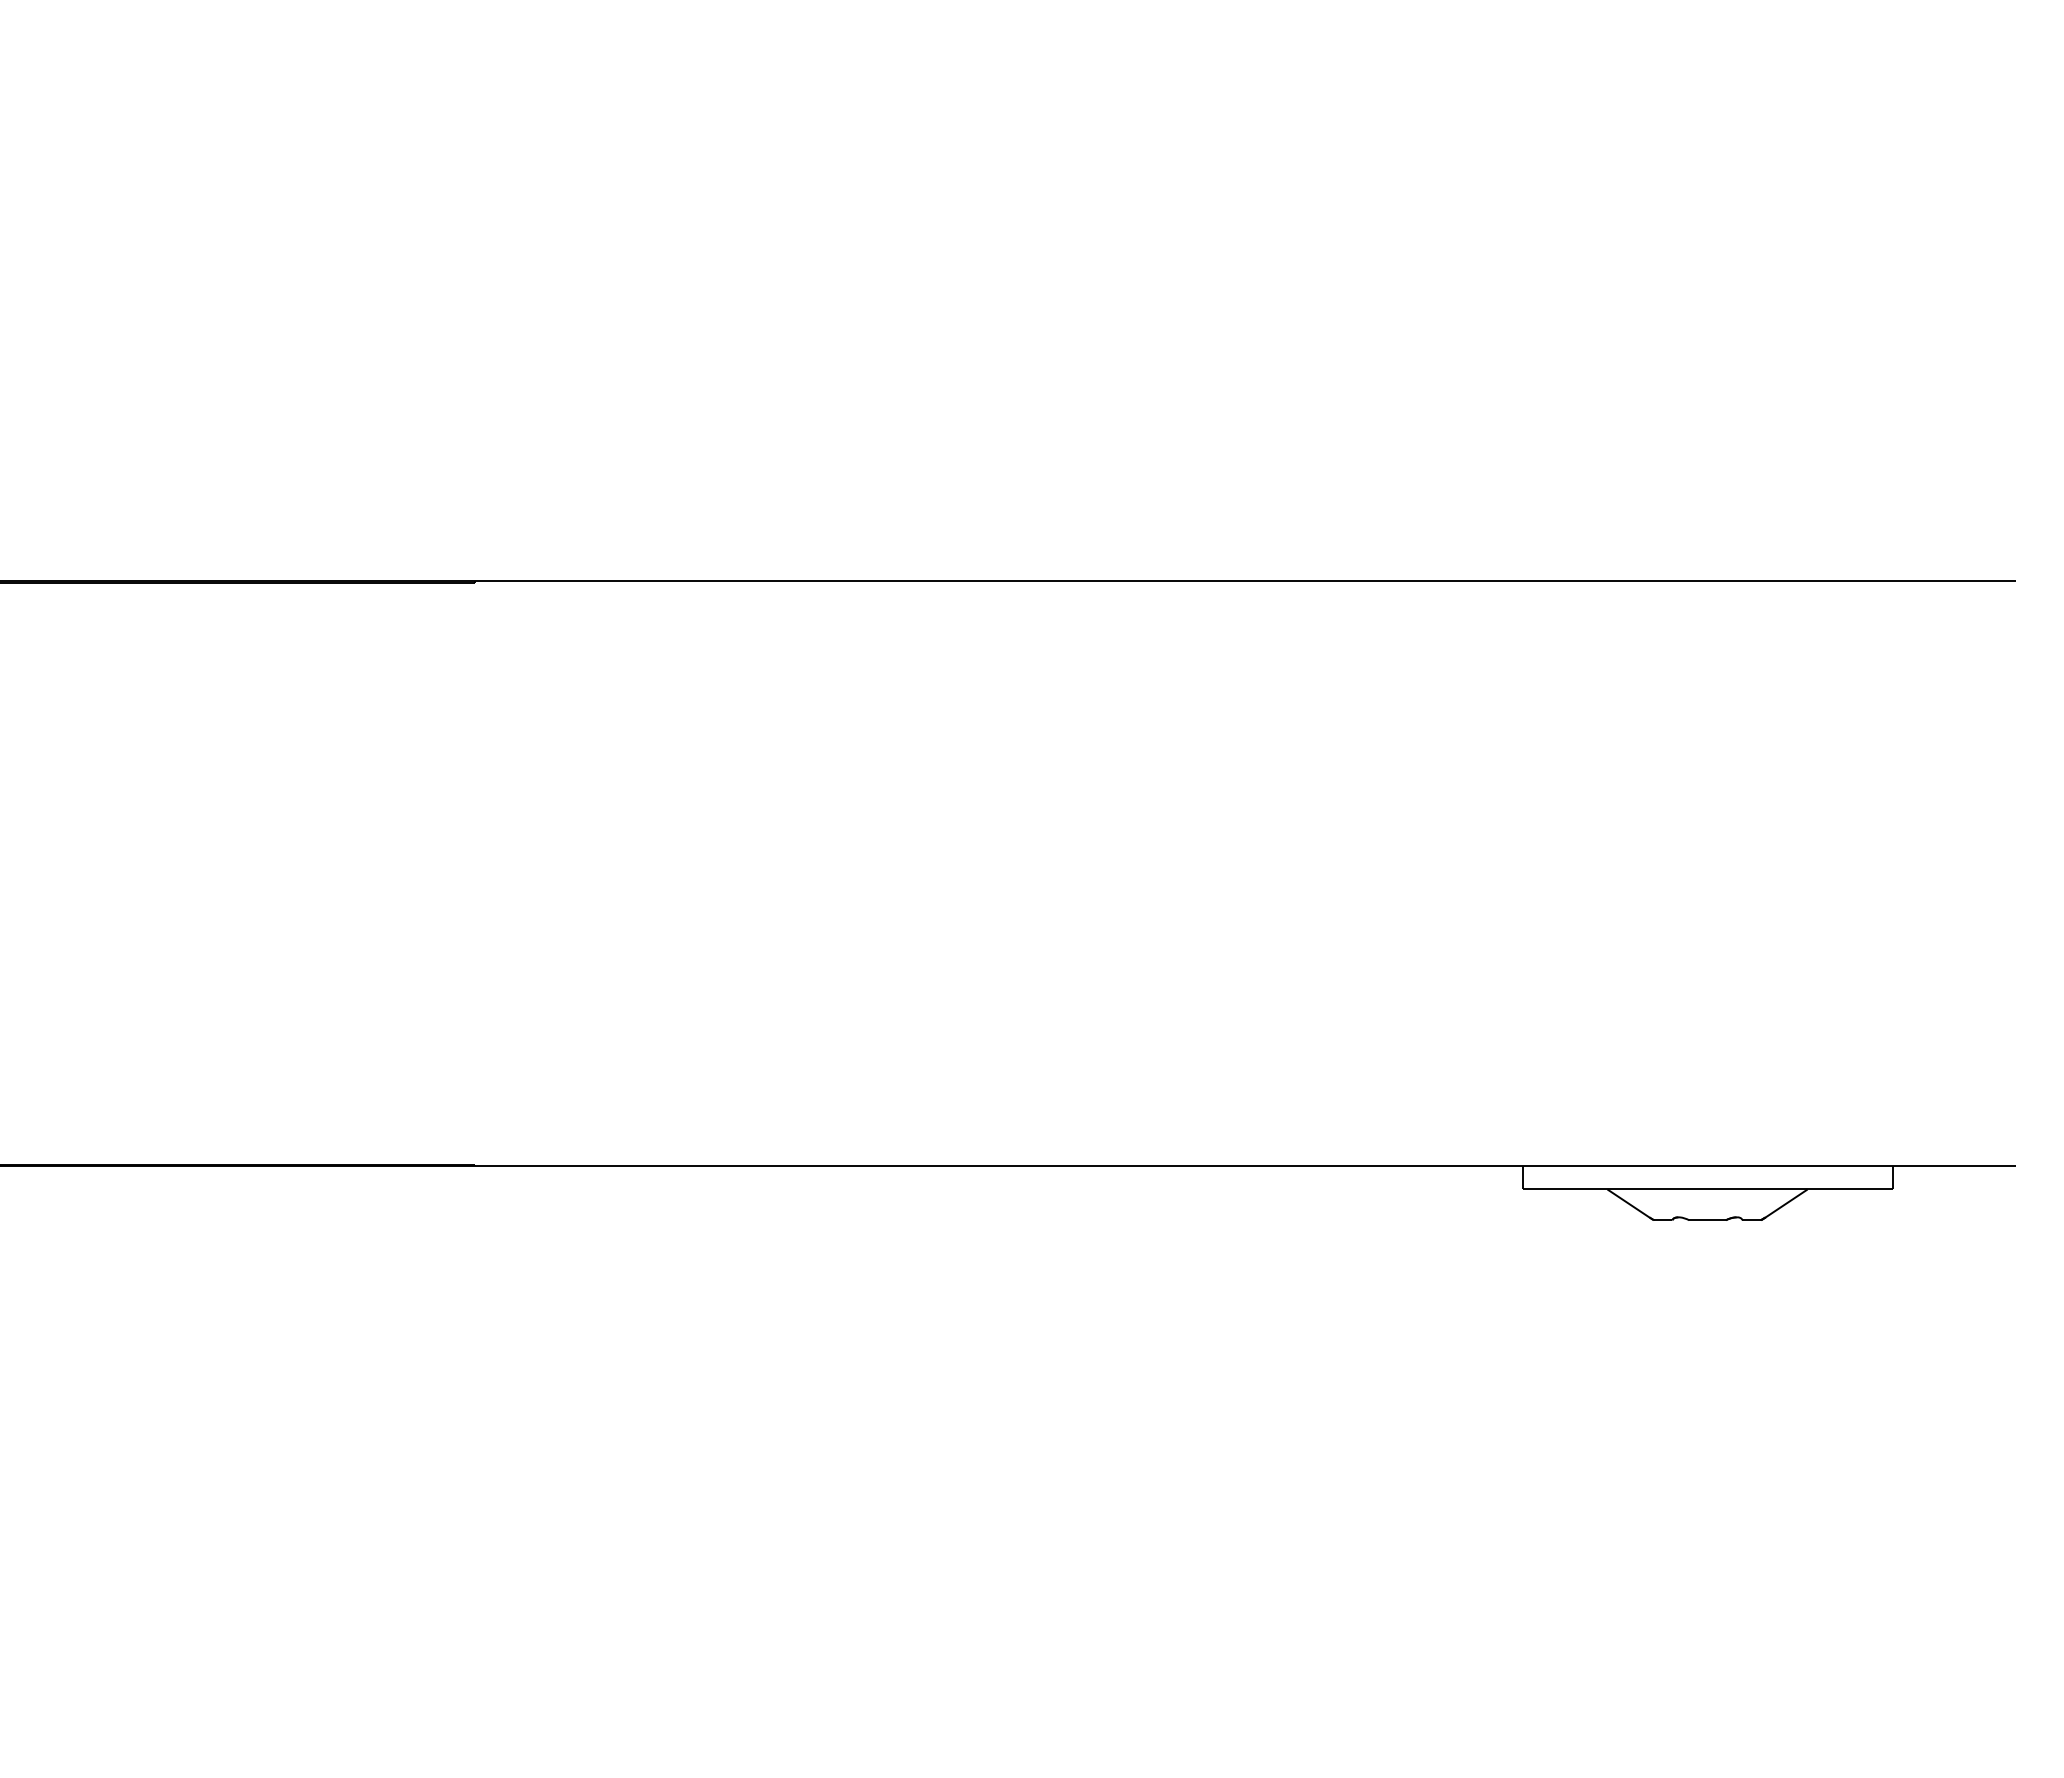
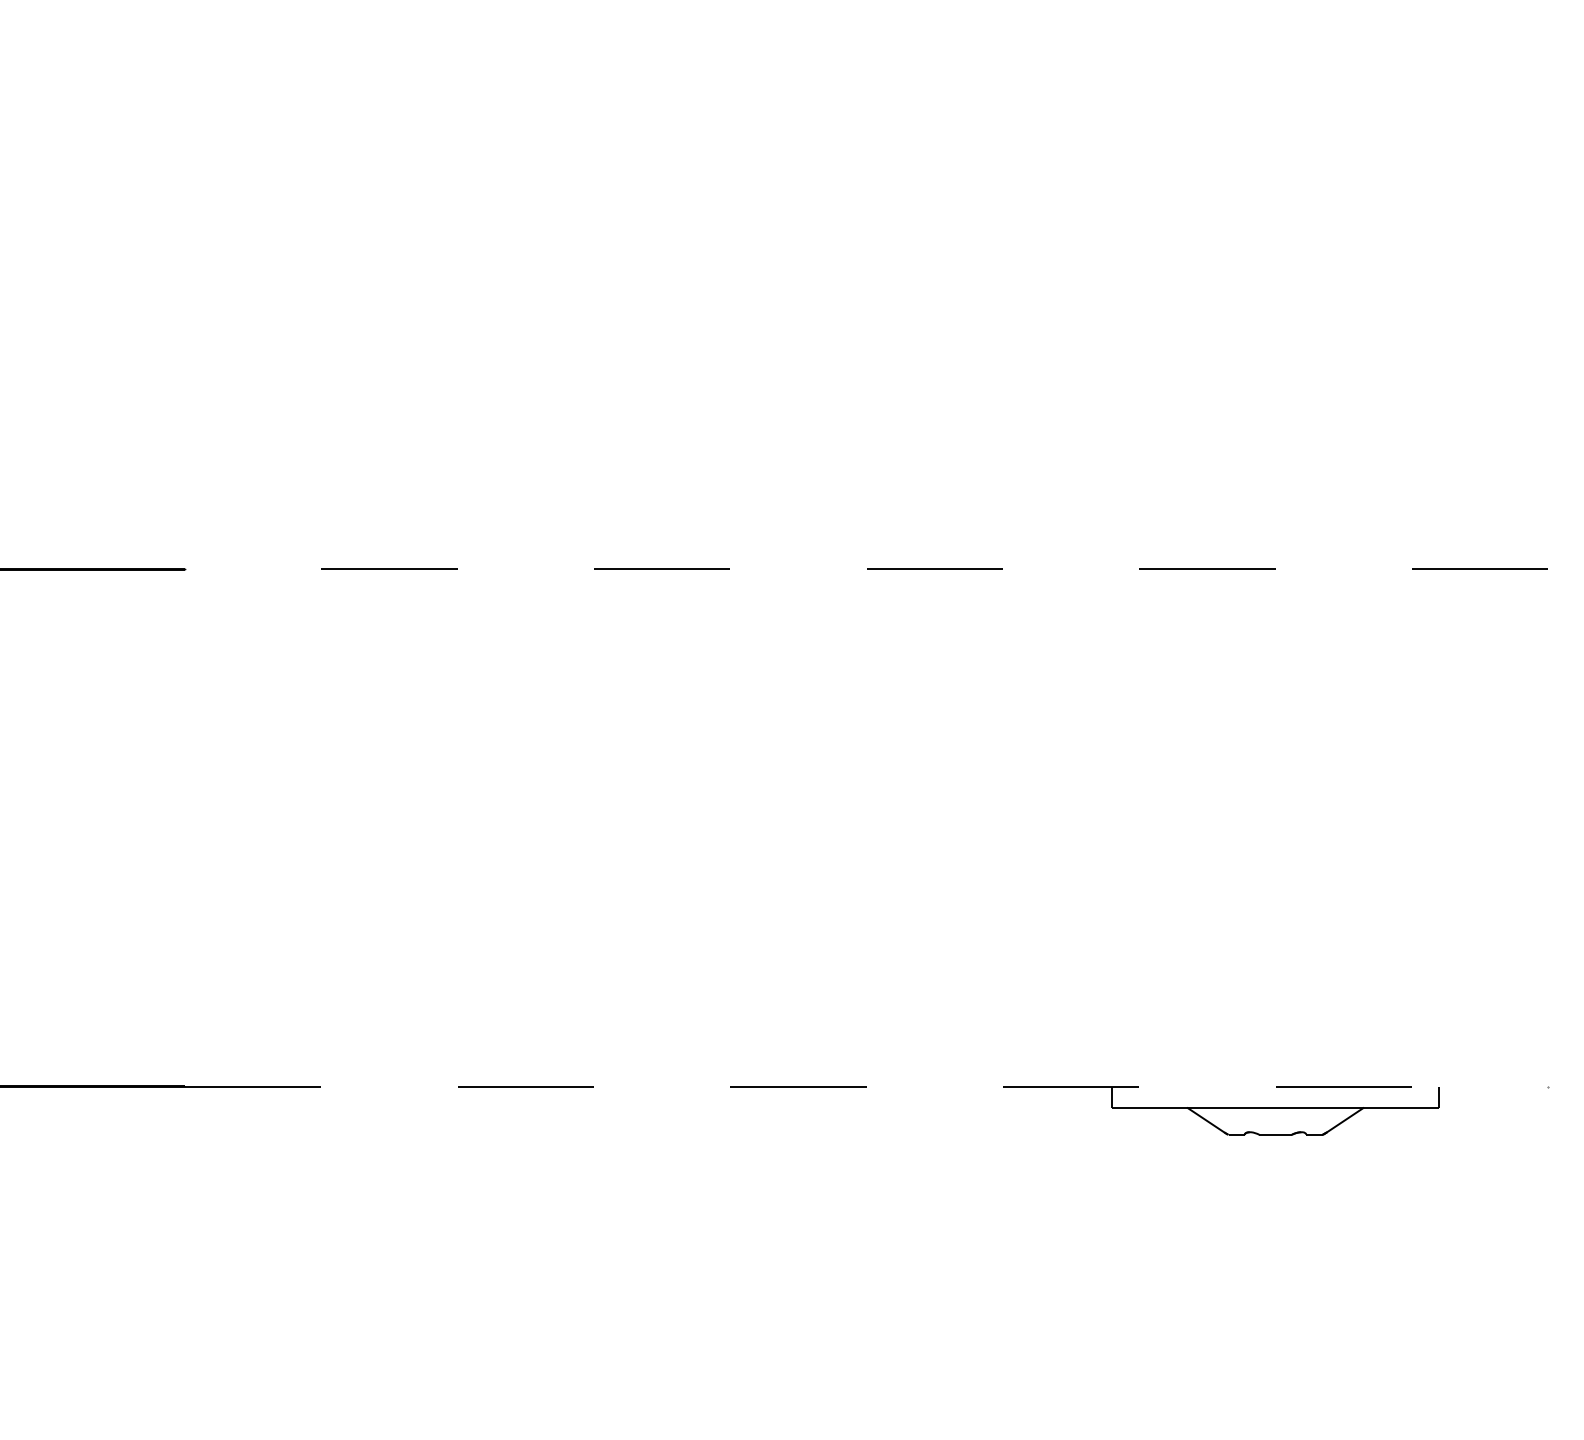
line: (1244, 580) -> (865, 568), solid -> dashed
line: (1245, 1166) -> (866, 1087), solid -> dashed

